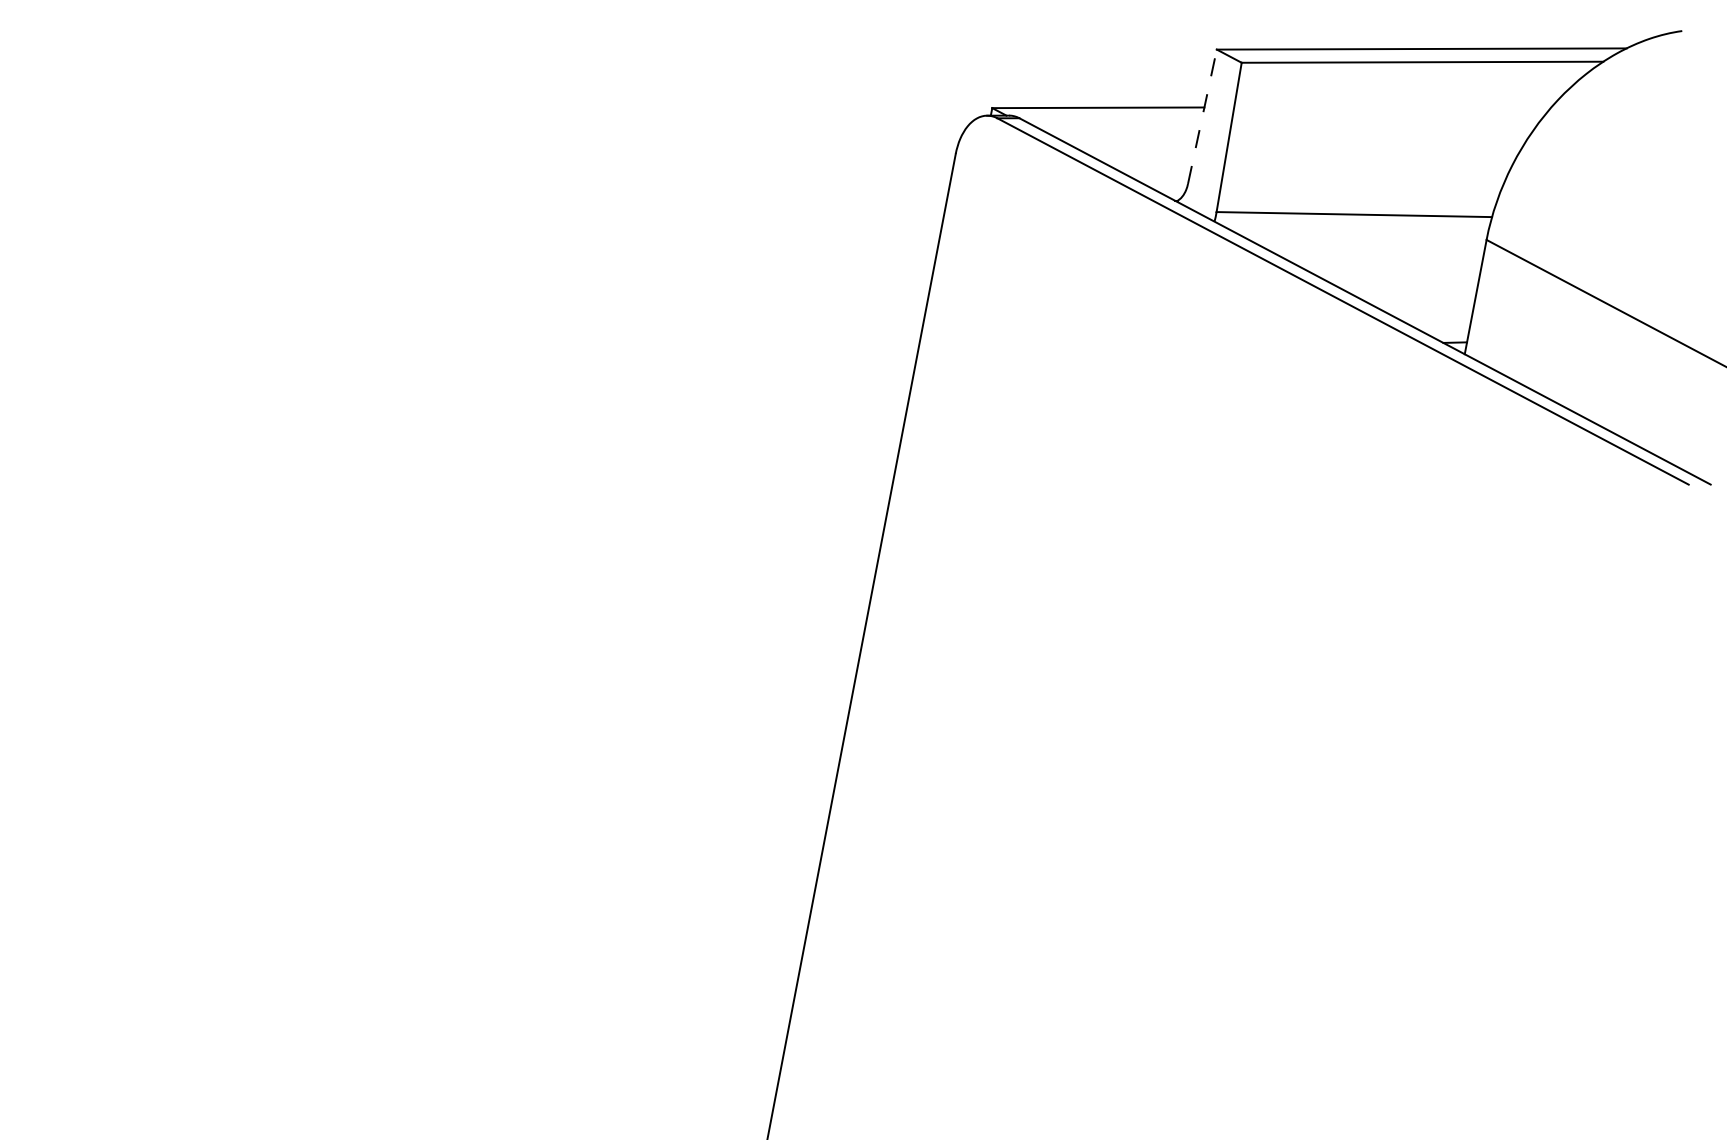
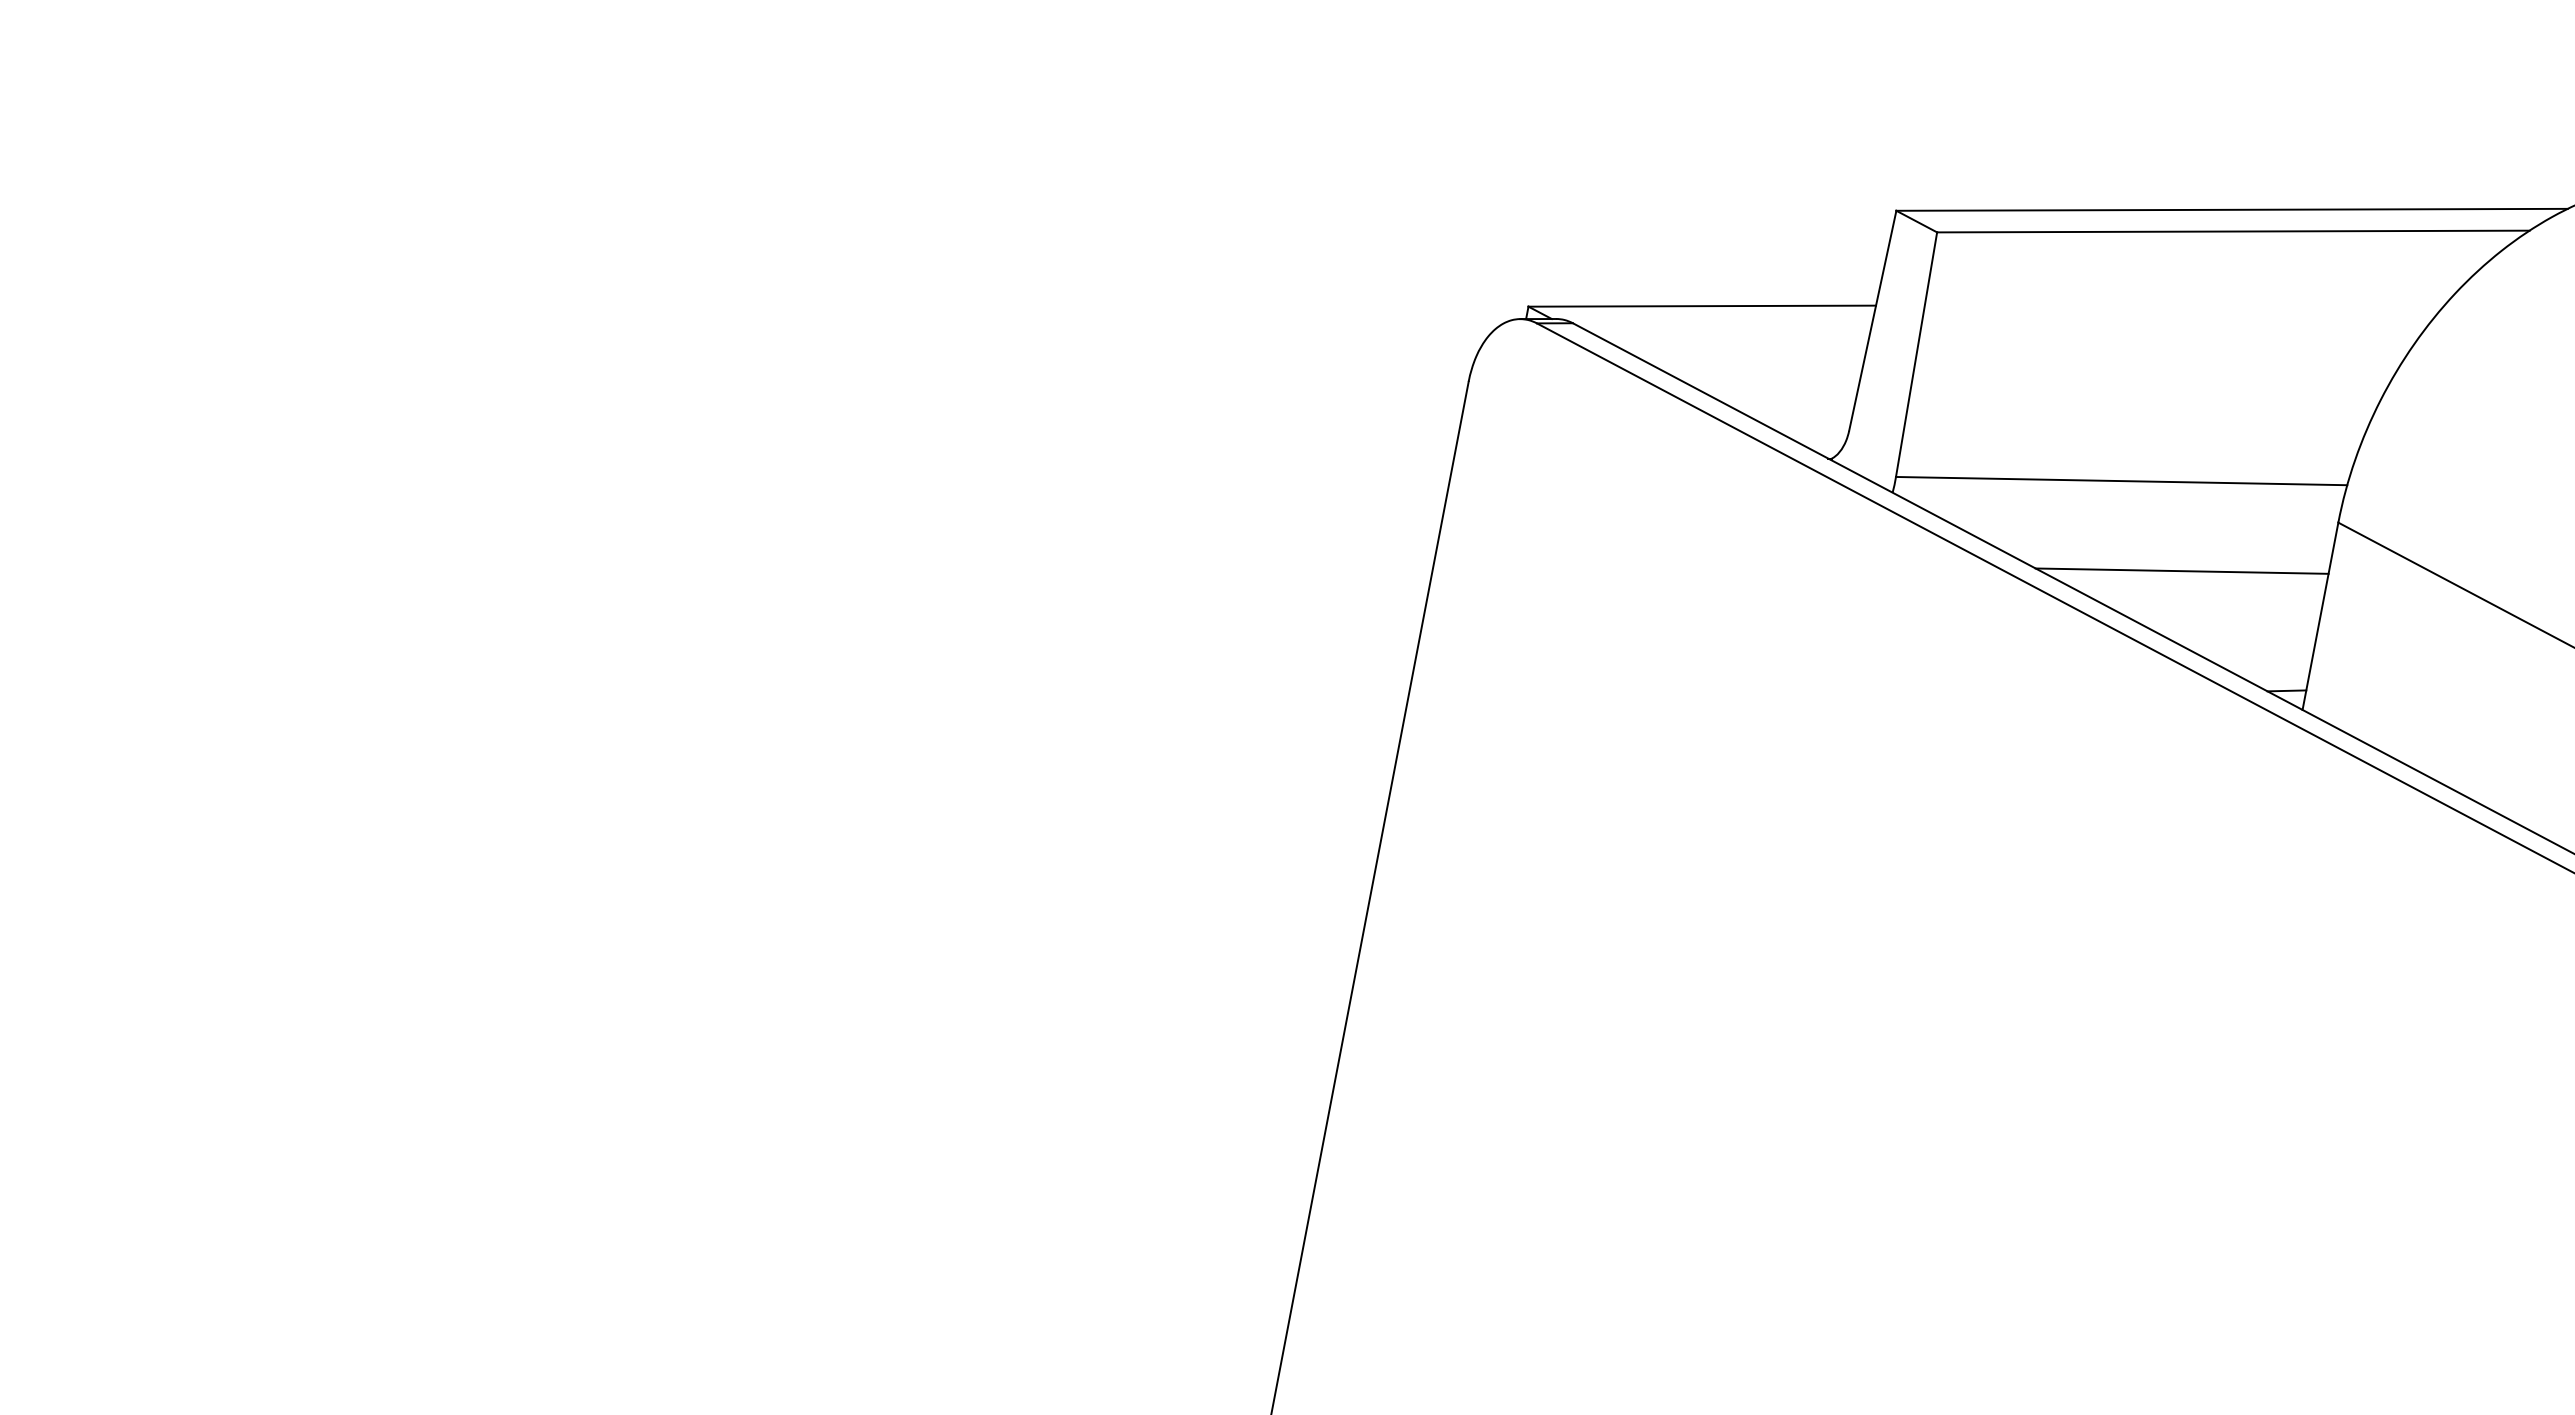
line: (1202, 116) -> (1872, 320), dashed -> solid
line: (1390, 269) -> (2180, 571), added

